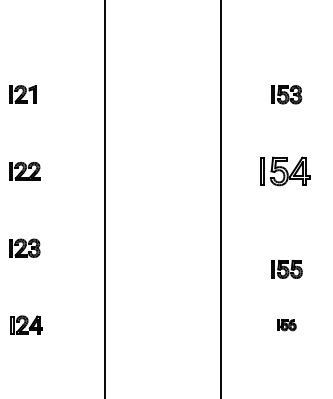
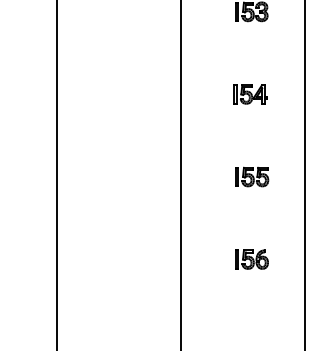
part: (285, 171) -> (250, 94), size x0.62
part: (286, 268) -> (251, 176), moved
part: (286, 324) -> (251, 258), size x1.67

